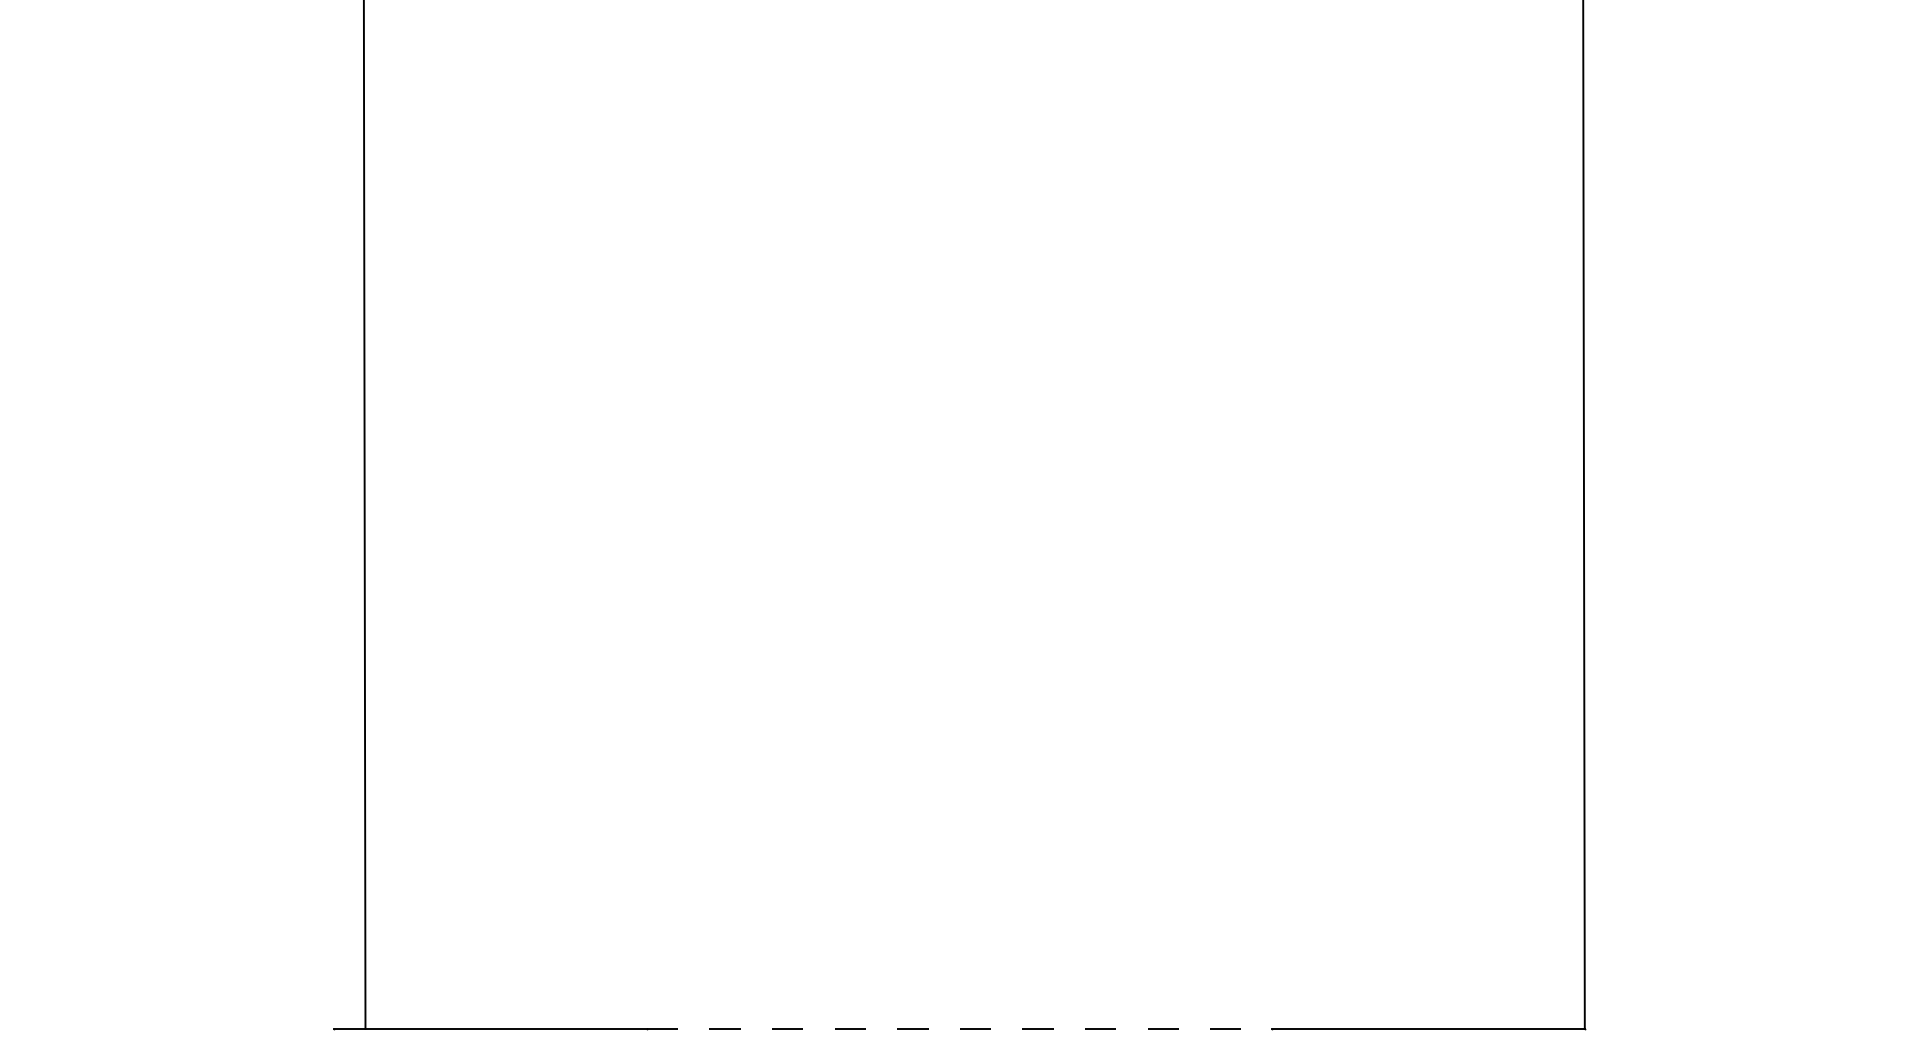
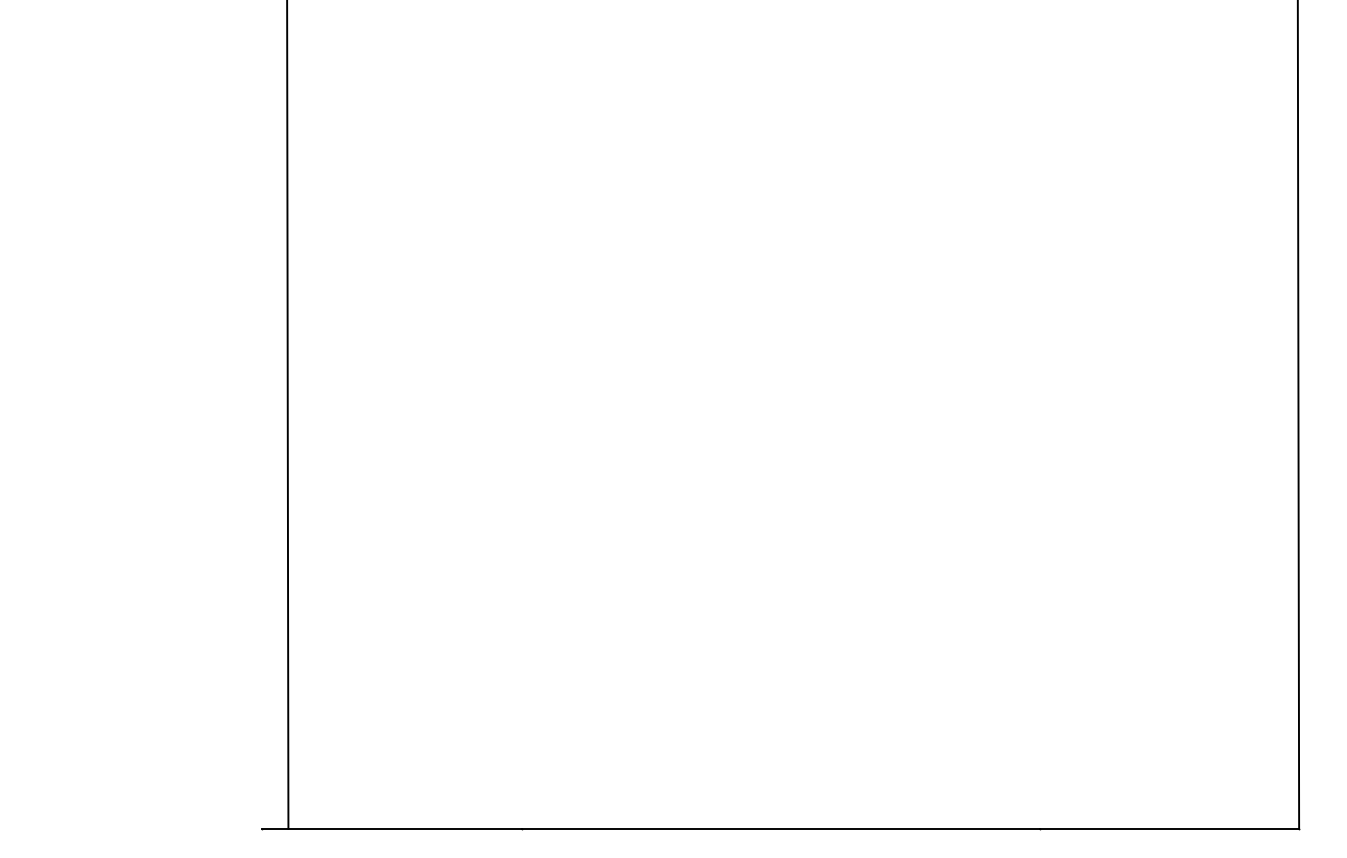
line: (959, 1028) -> (780, 828), dashed -> solid

